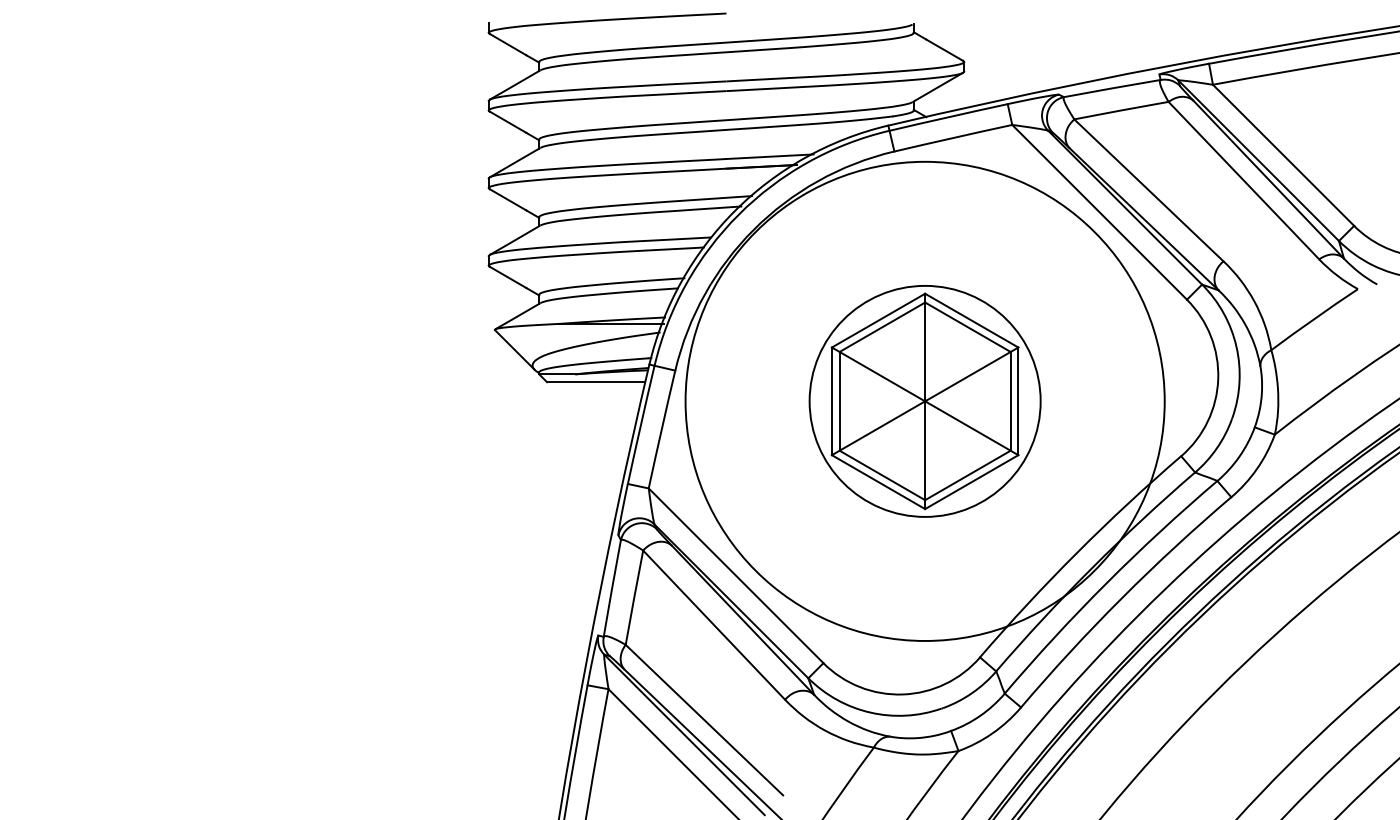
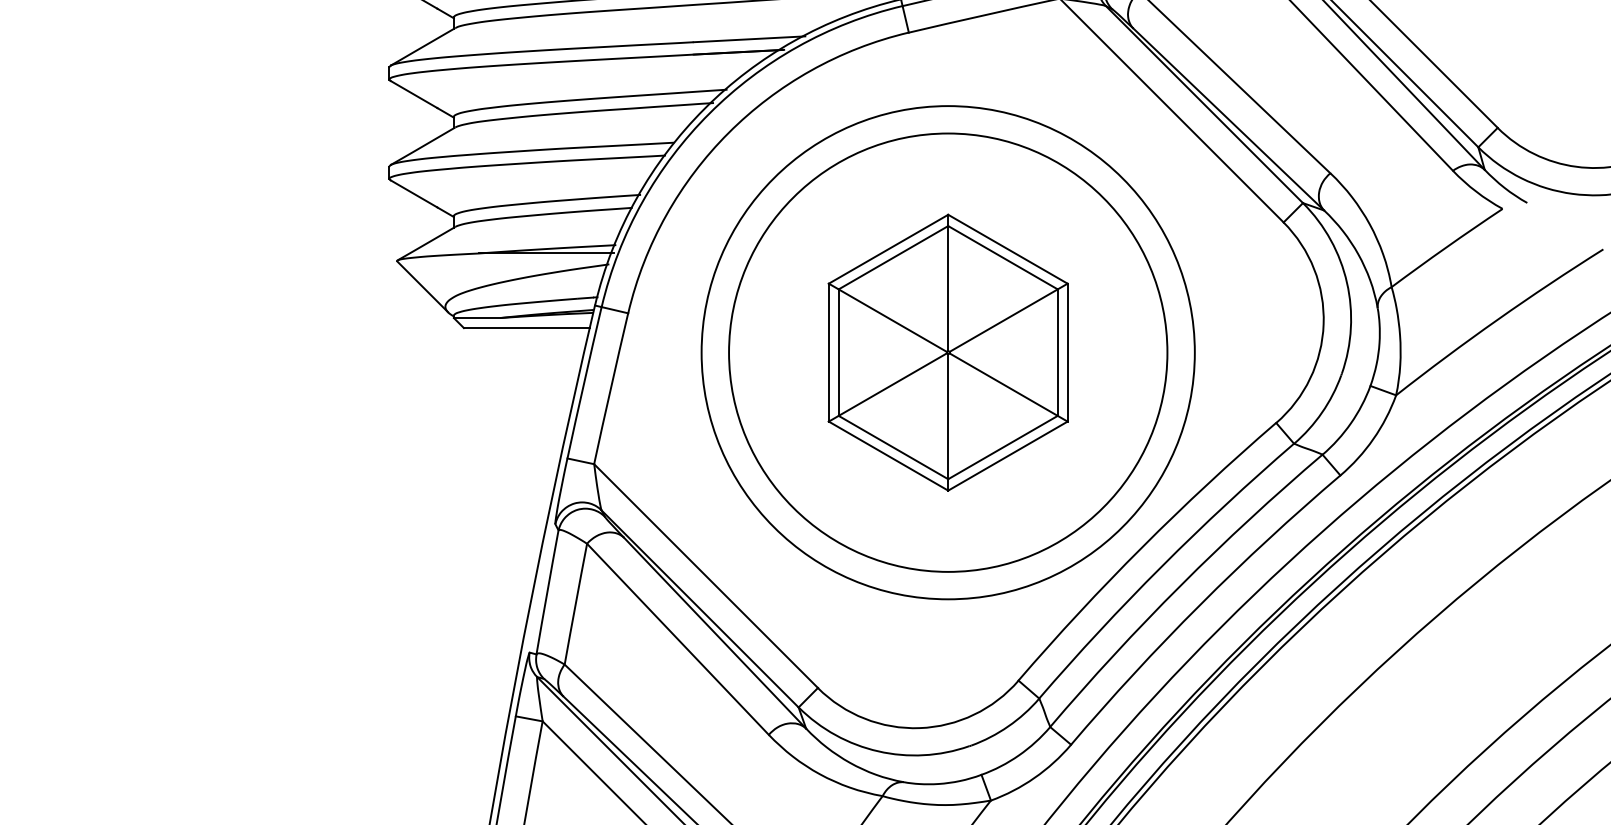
circle: (924, 400) -> (947, 351), size x1.67
circle: (925, 401) -> (948, 352), size x0.71

